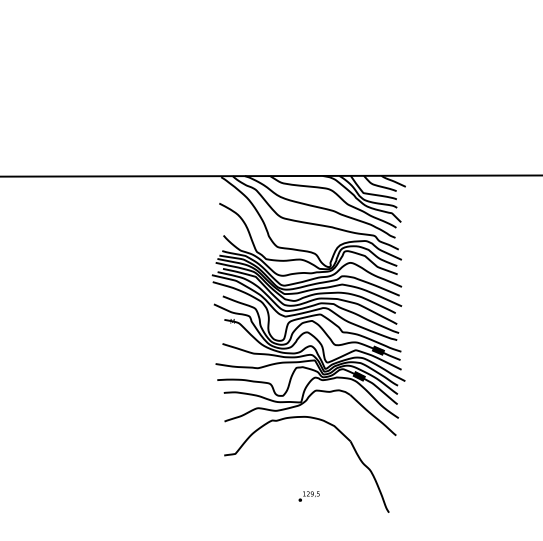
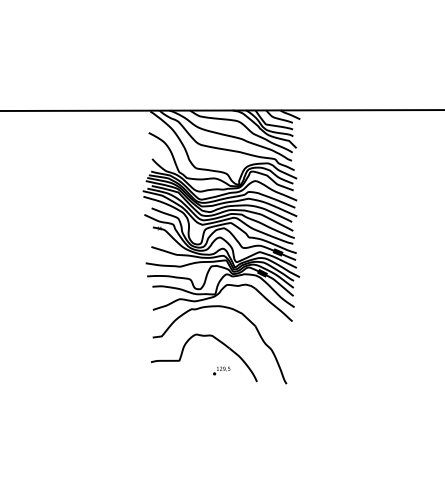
part: (262, 472) -> (183, 351), added

